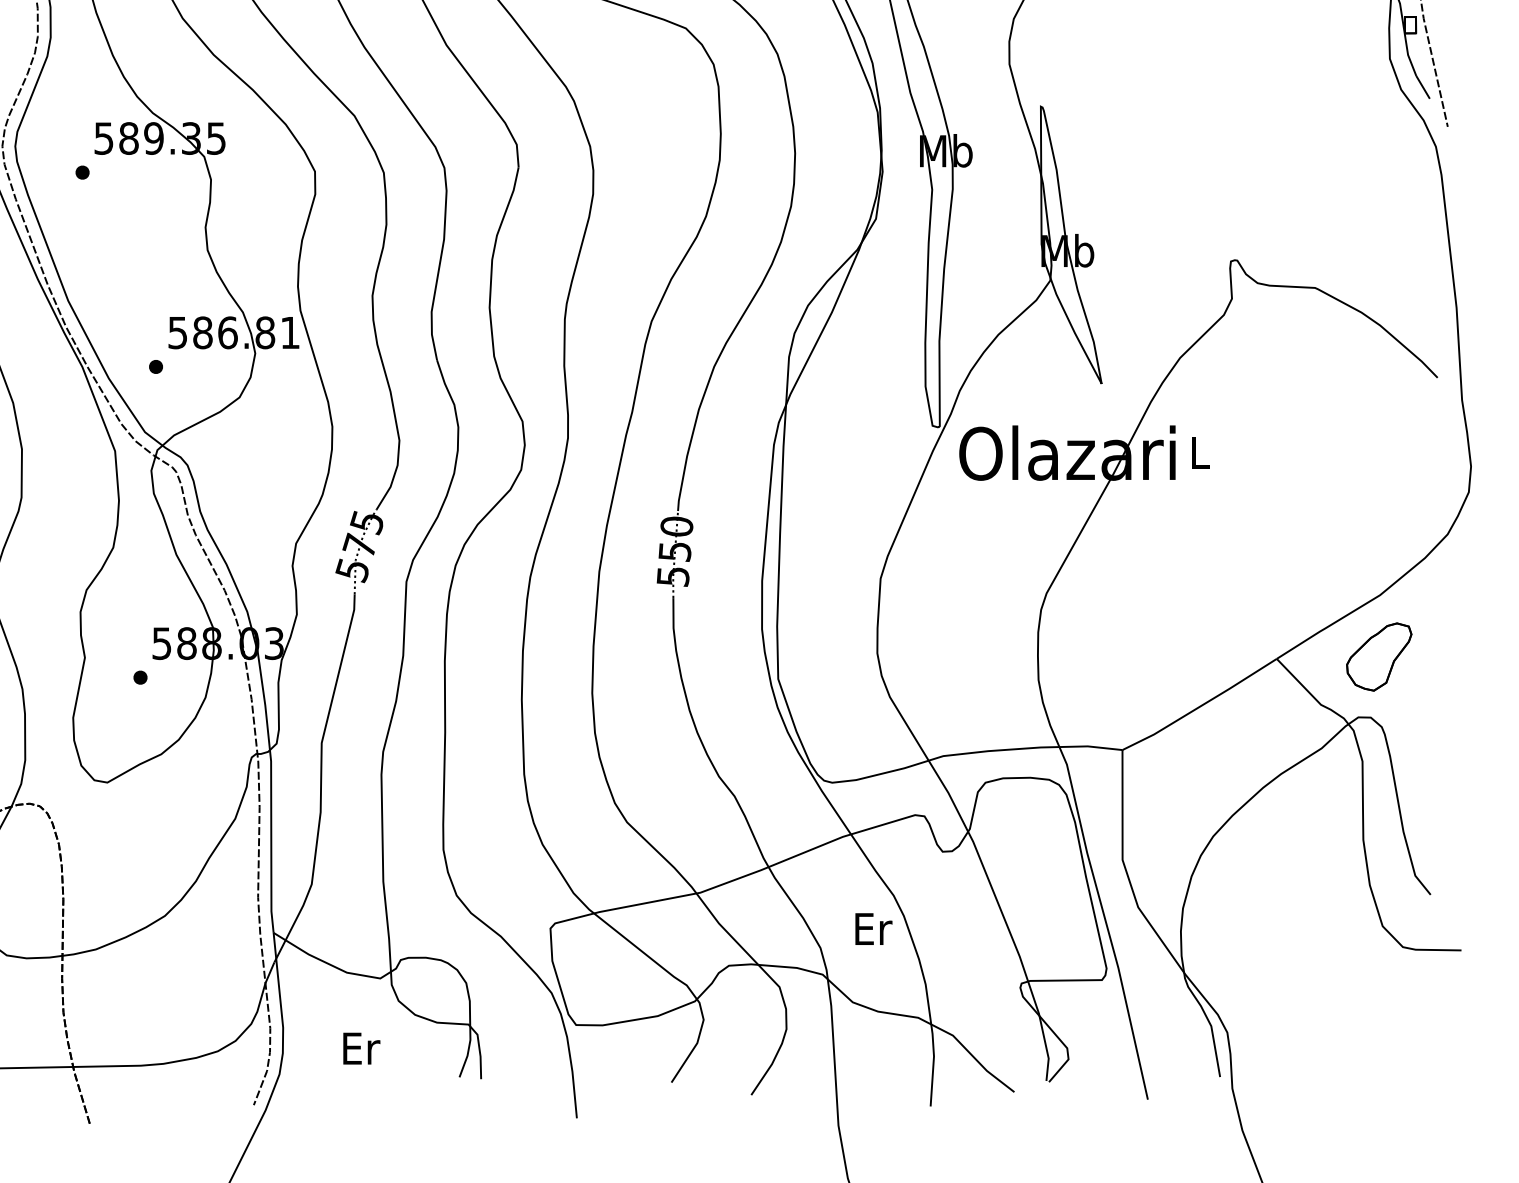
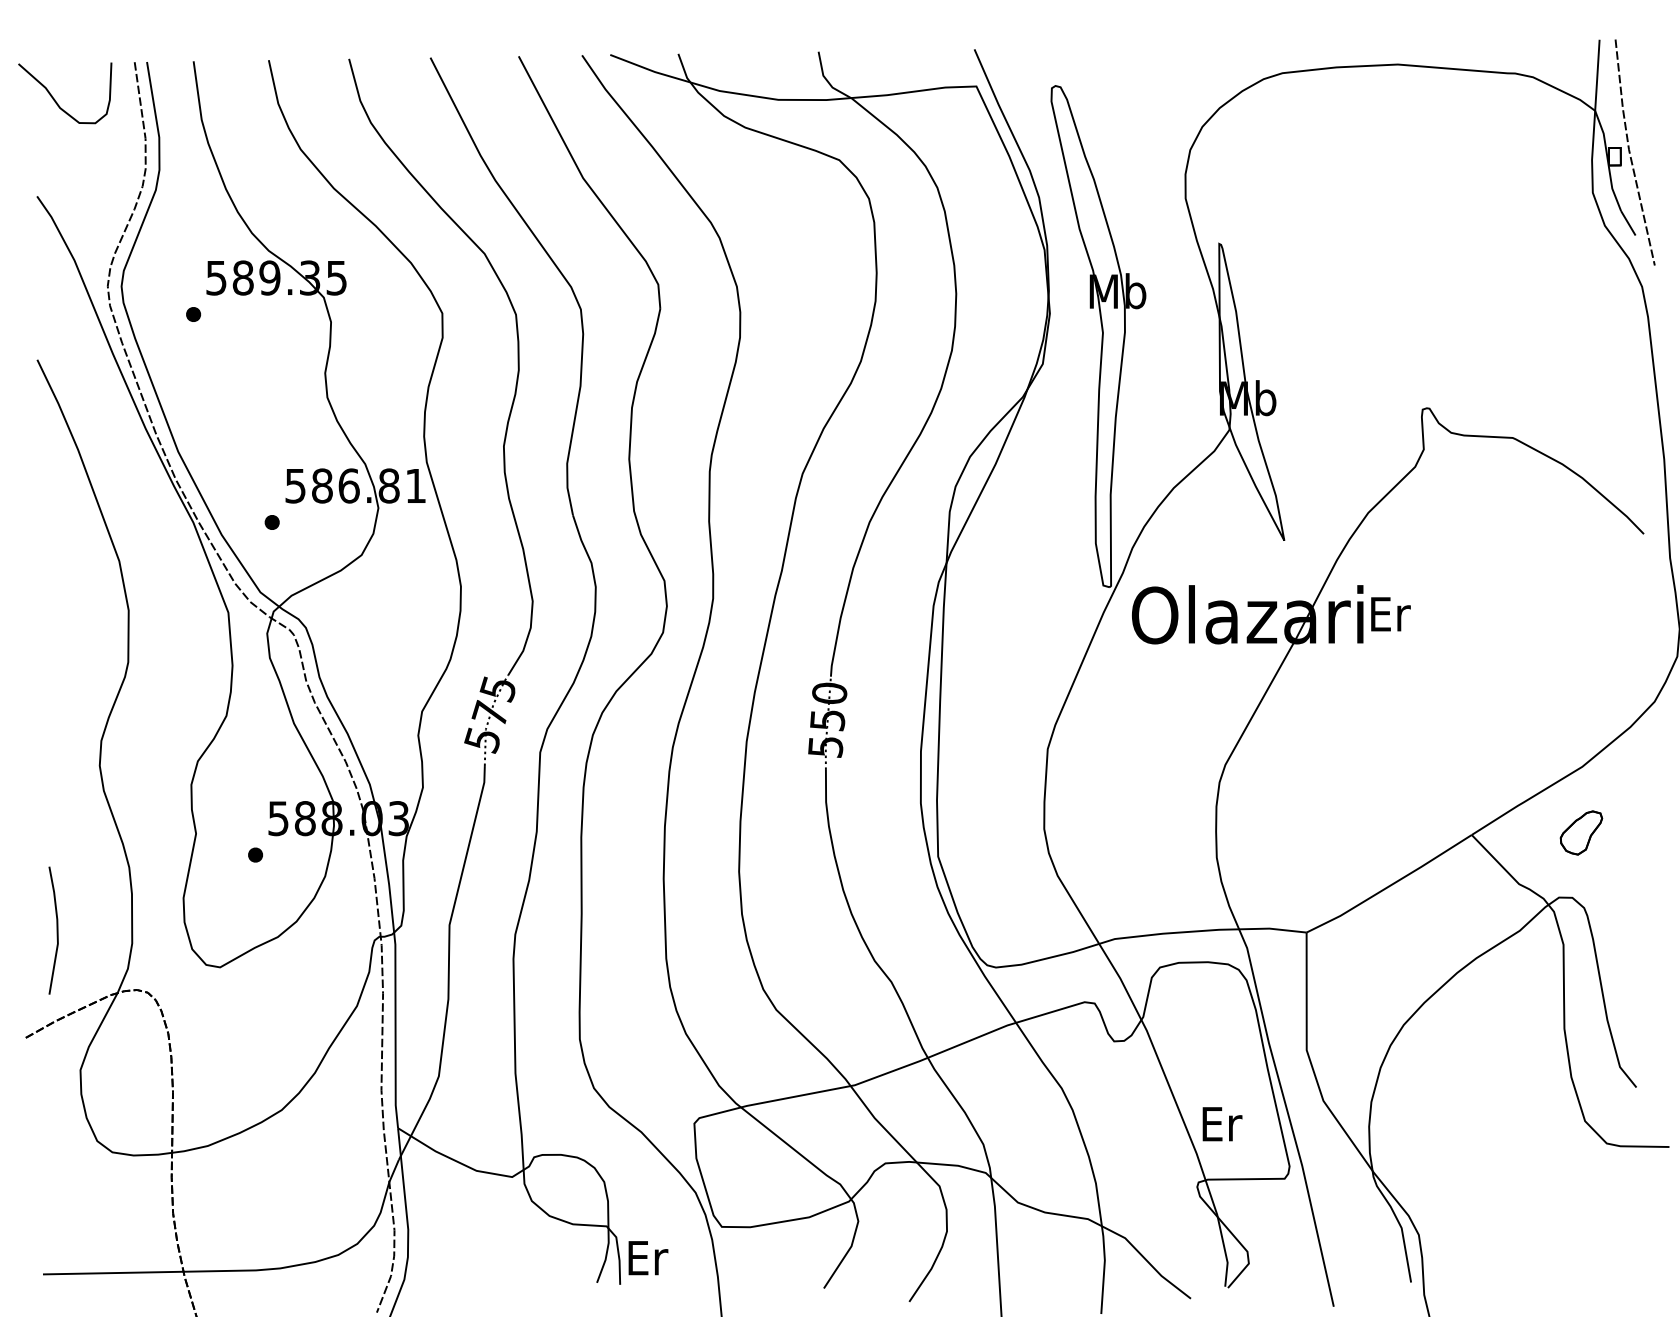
text: (1200, 452) -> (1390, 614), L -> Er
part: (1379, 656) -> (1581, 832), size x0.6
text: (873, 929) -> (1222, 1124), moved
text: (361, 1048) -> (648, 1258), moved

